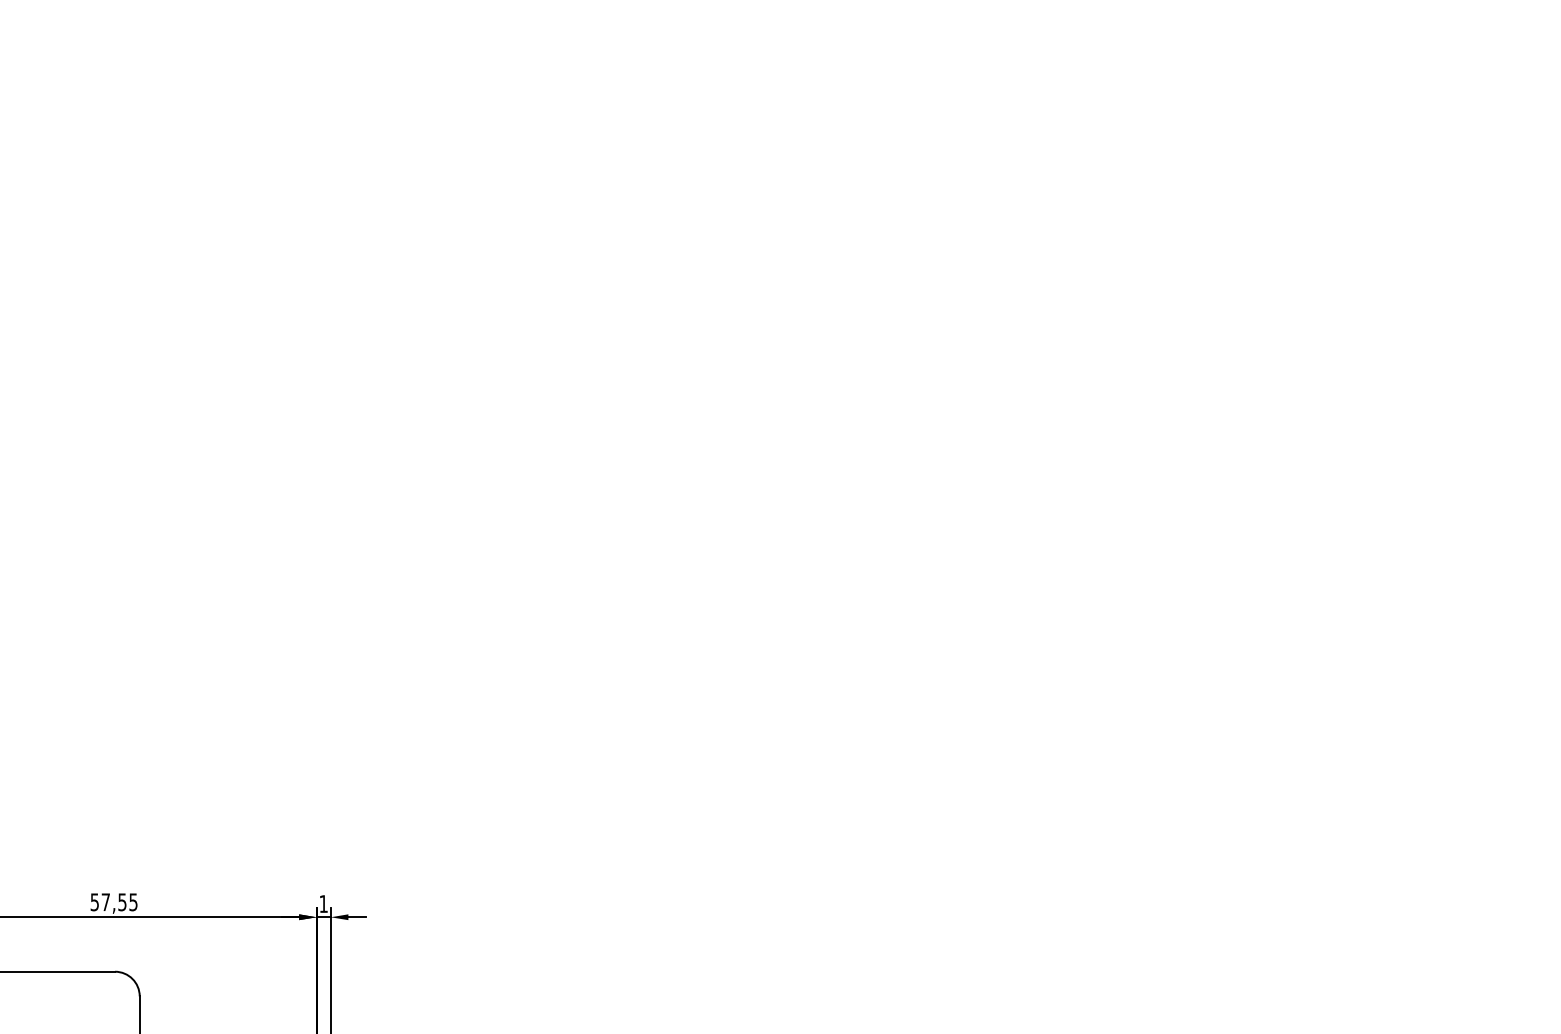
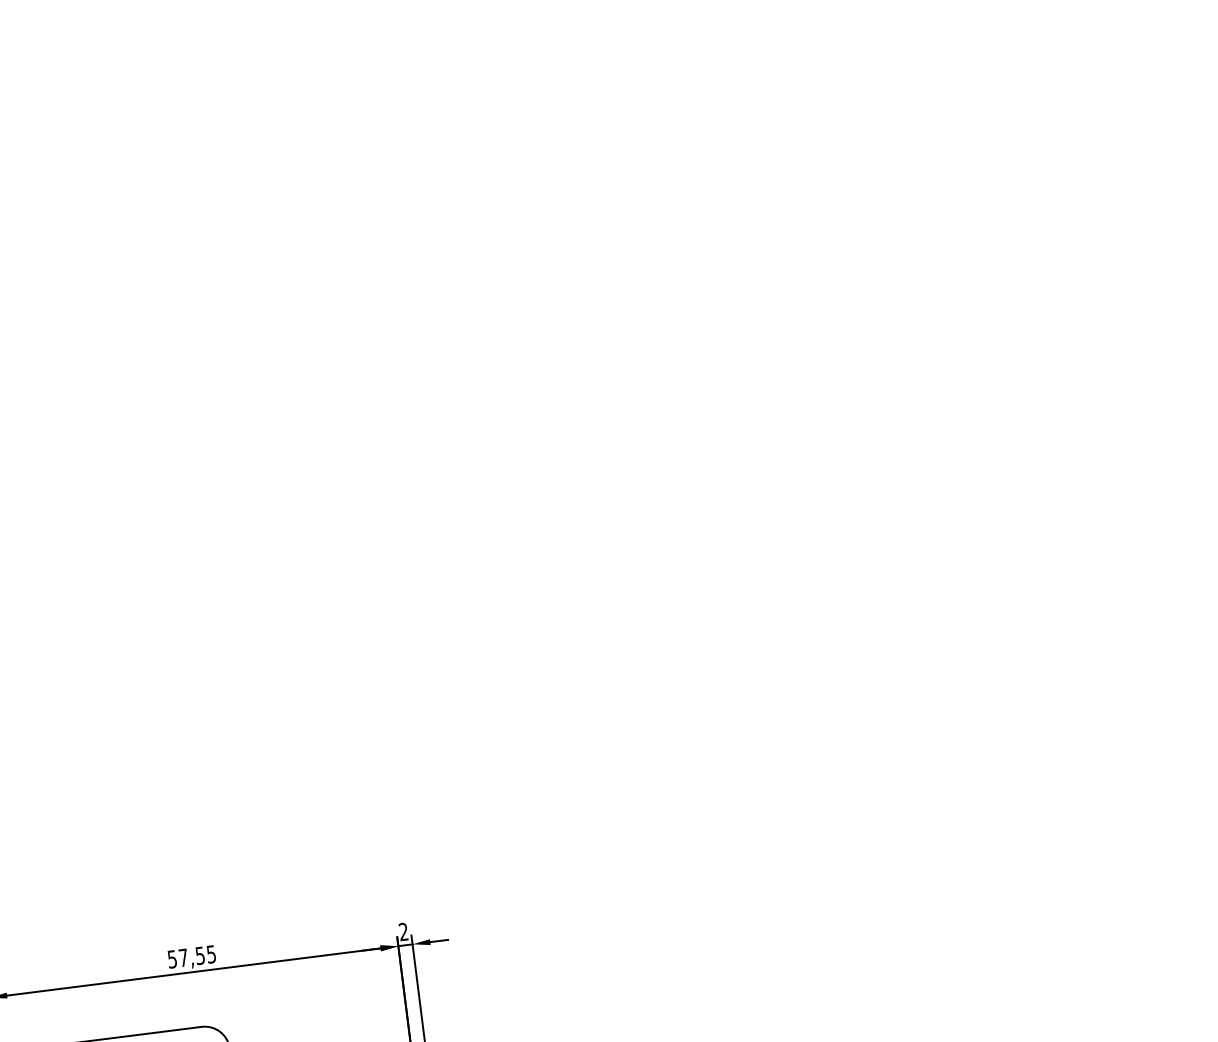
text: (323, 903) -> (403, 931), 1 -> 2

